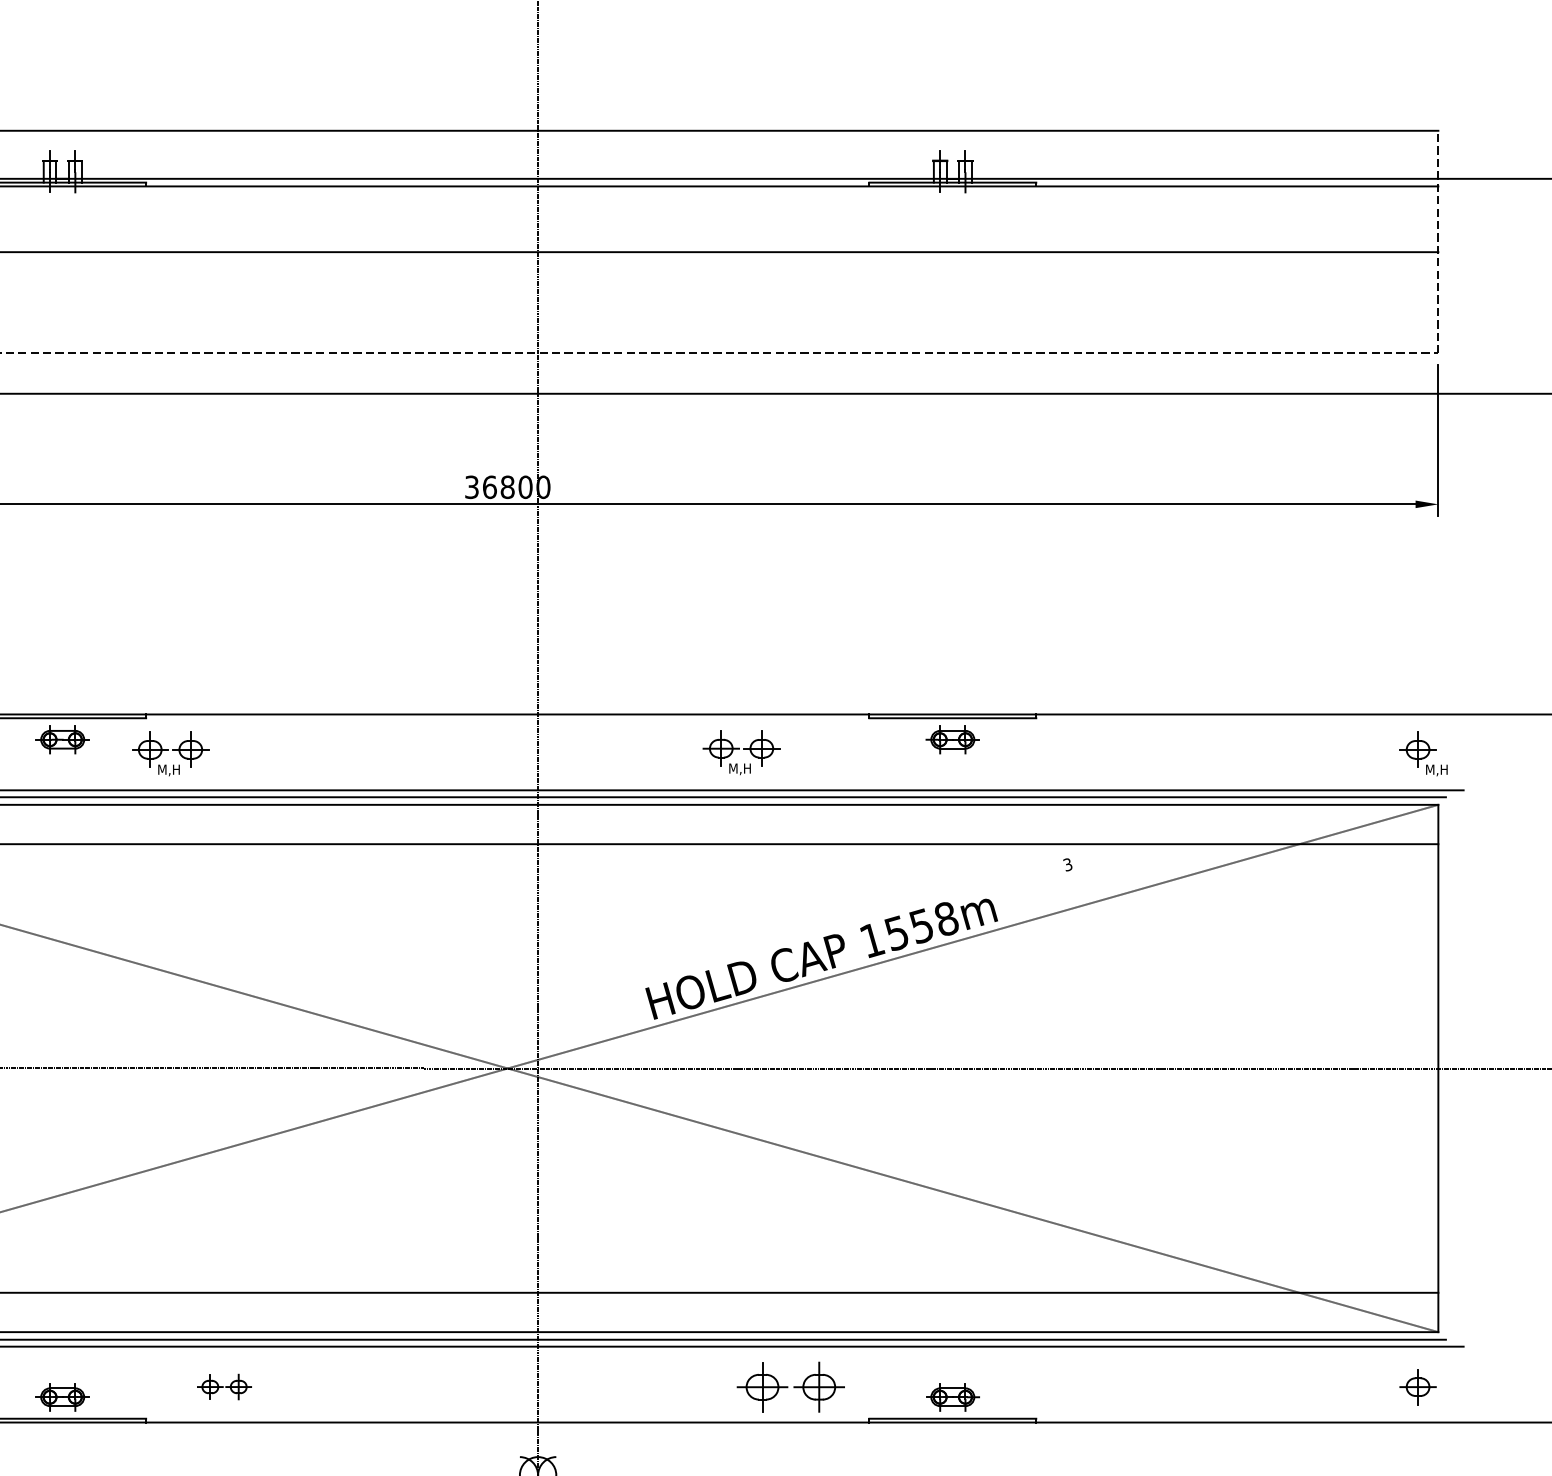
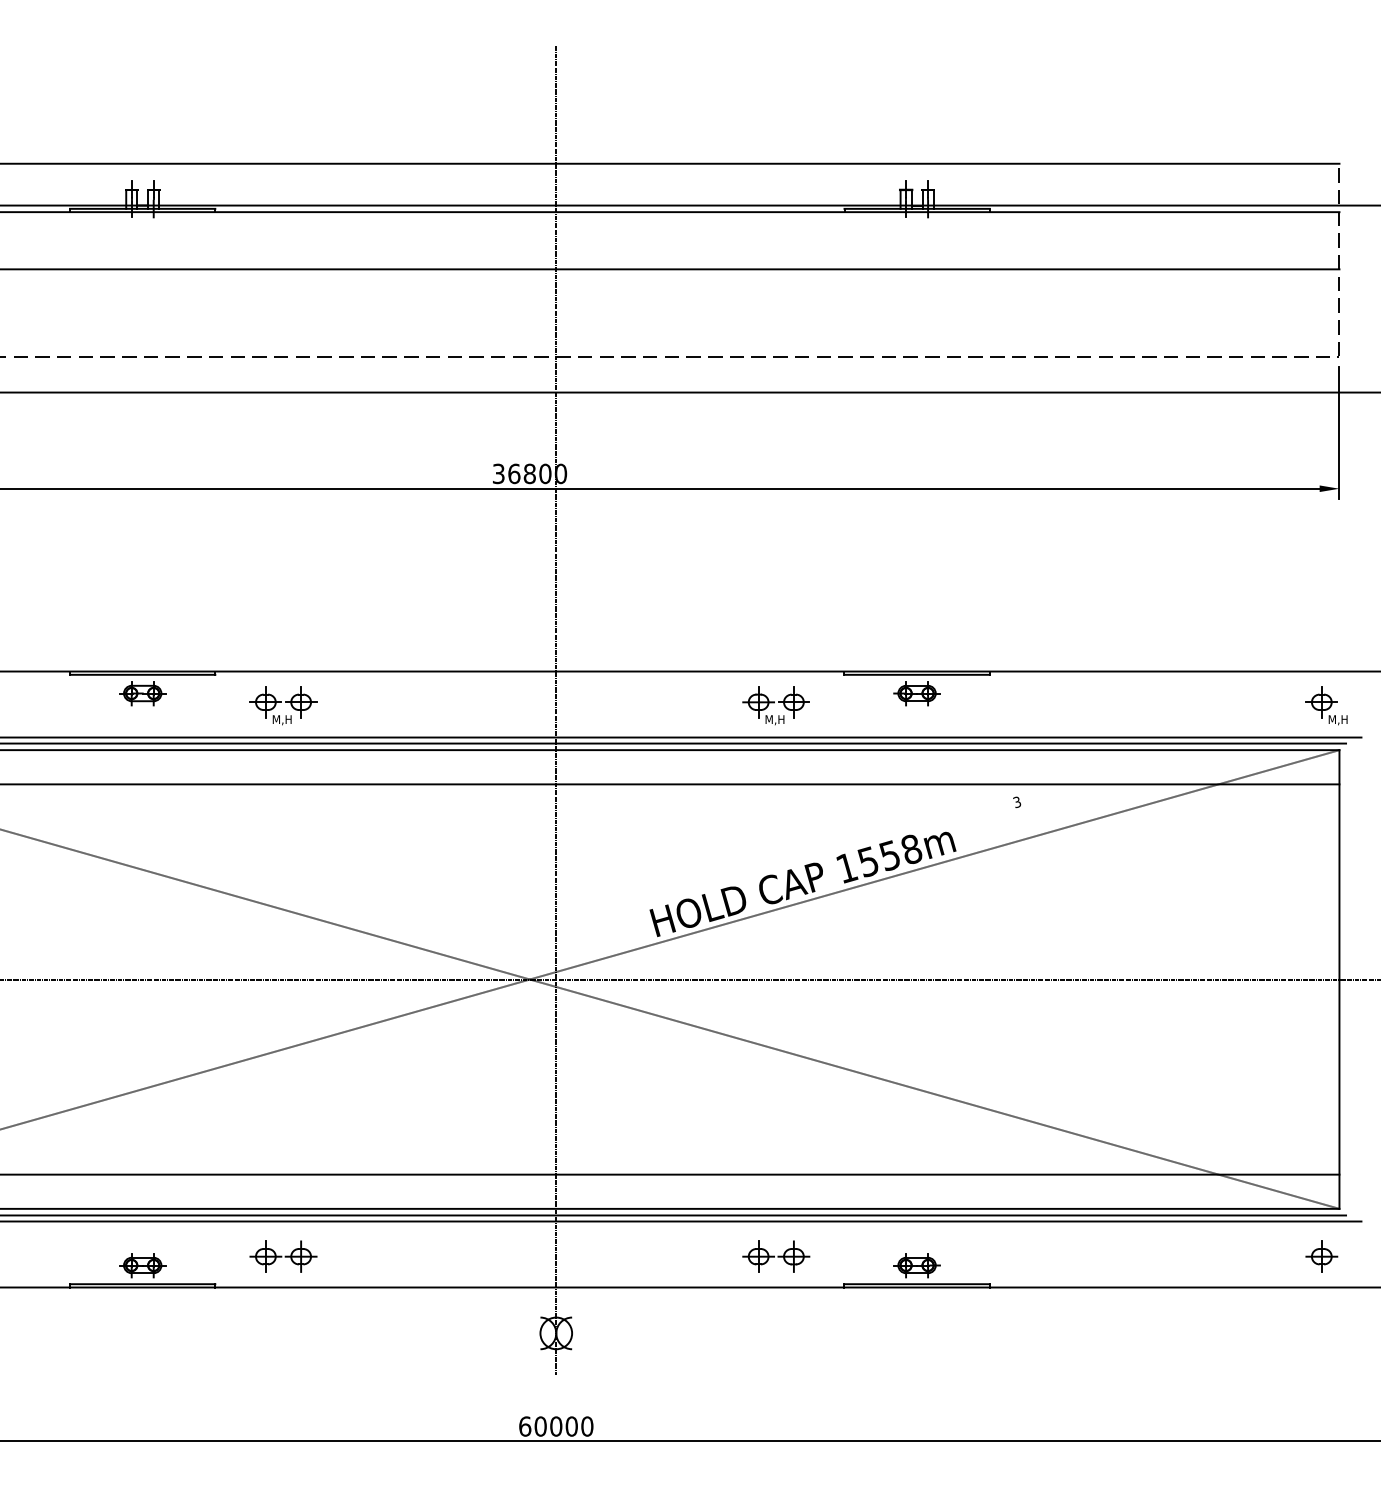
part: (740, 752) -> (775, 705), moved
part: (170, 753) -> (283, 705), moved
part: (224, 1386) -> (283, 1256), size x1.43
part: (791, 1386) -> (776, 1256), size x0.71

